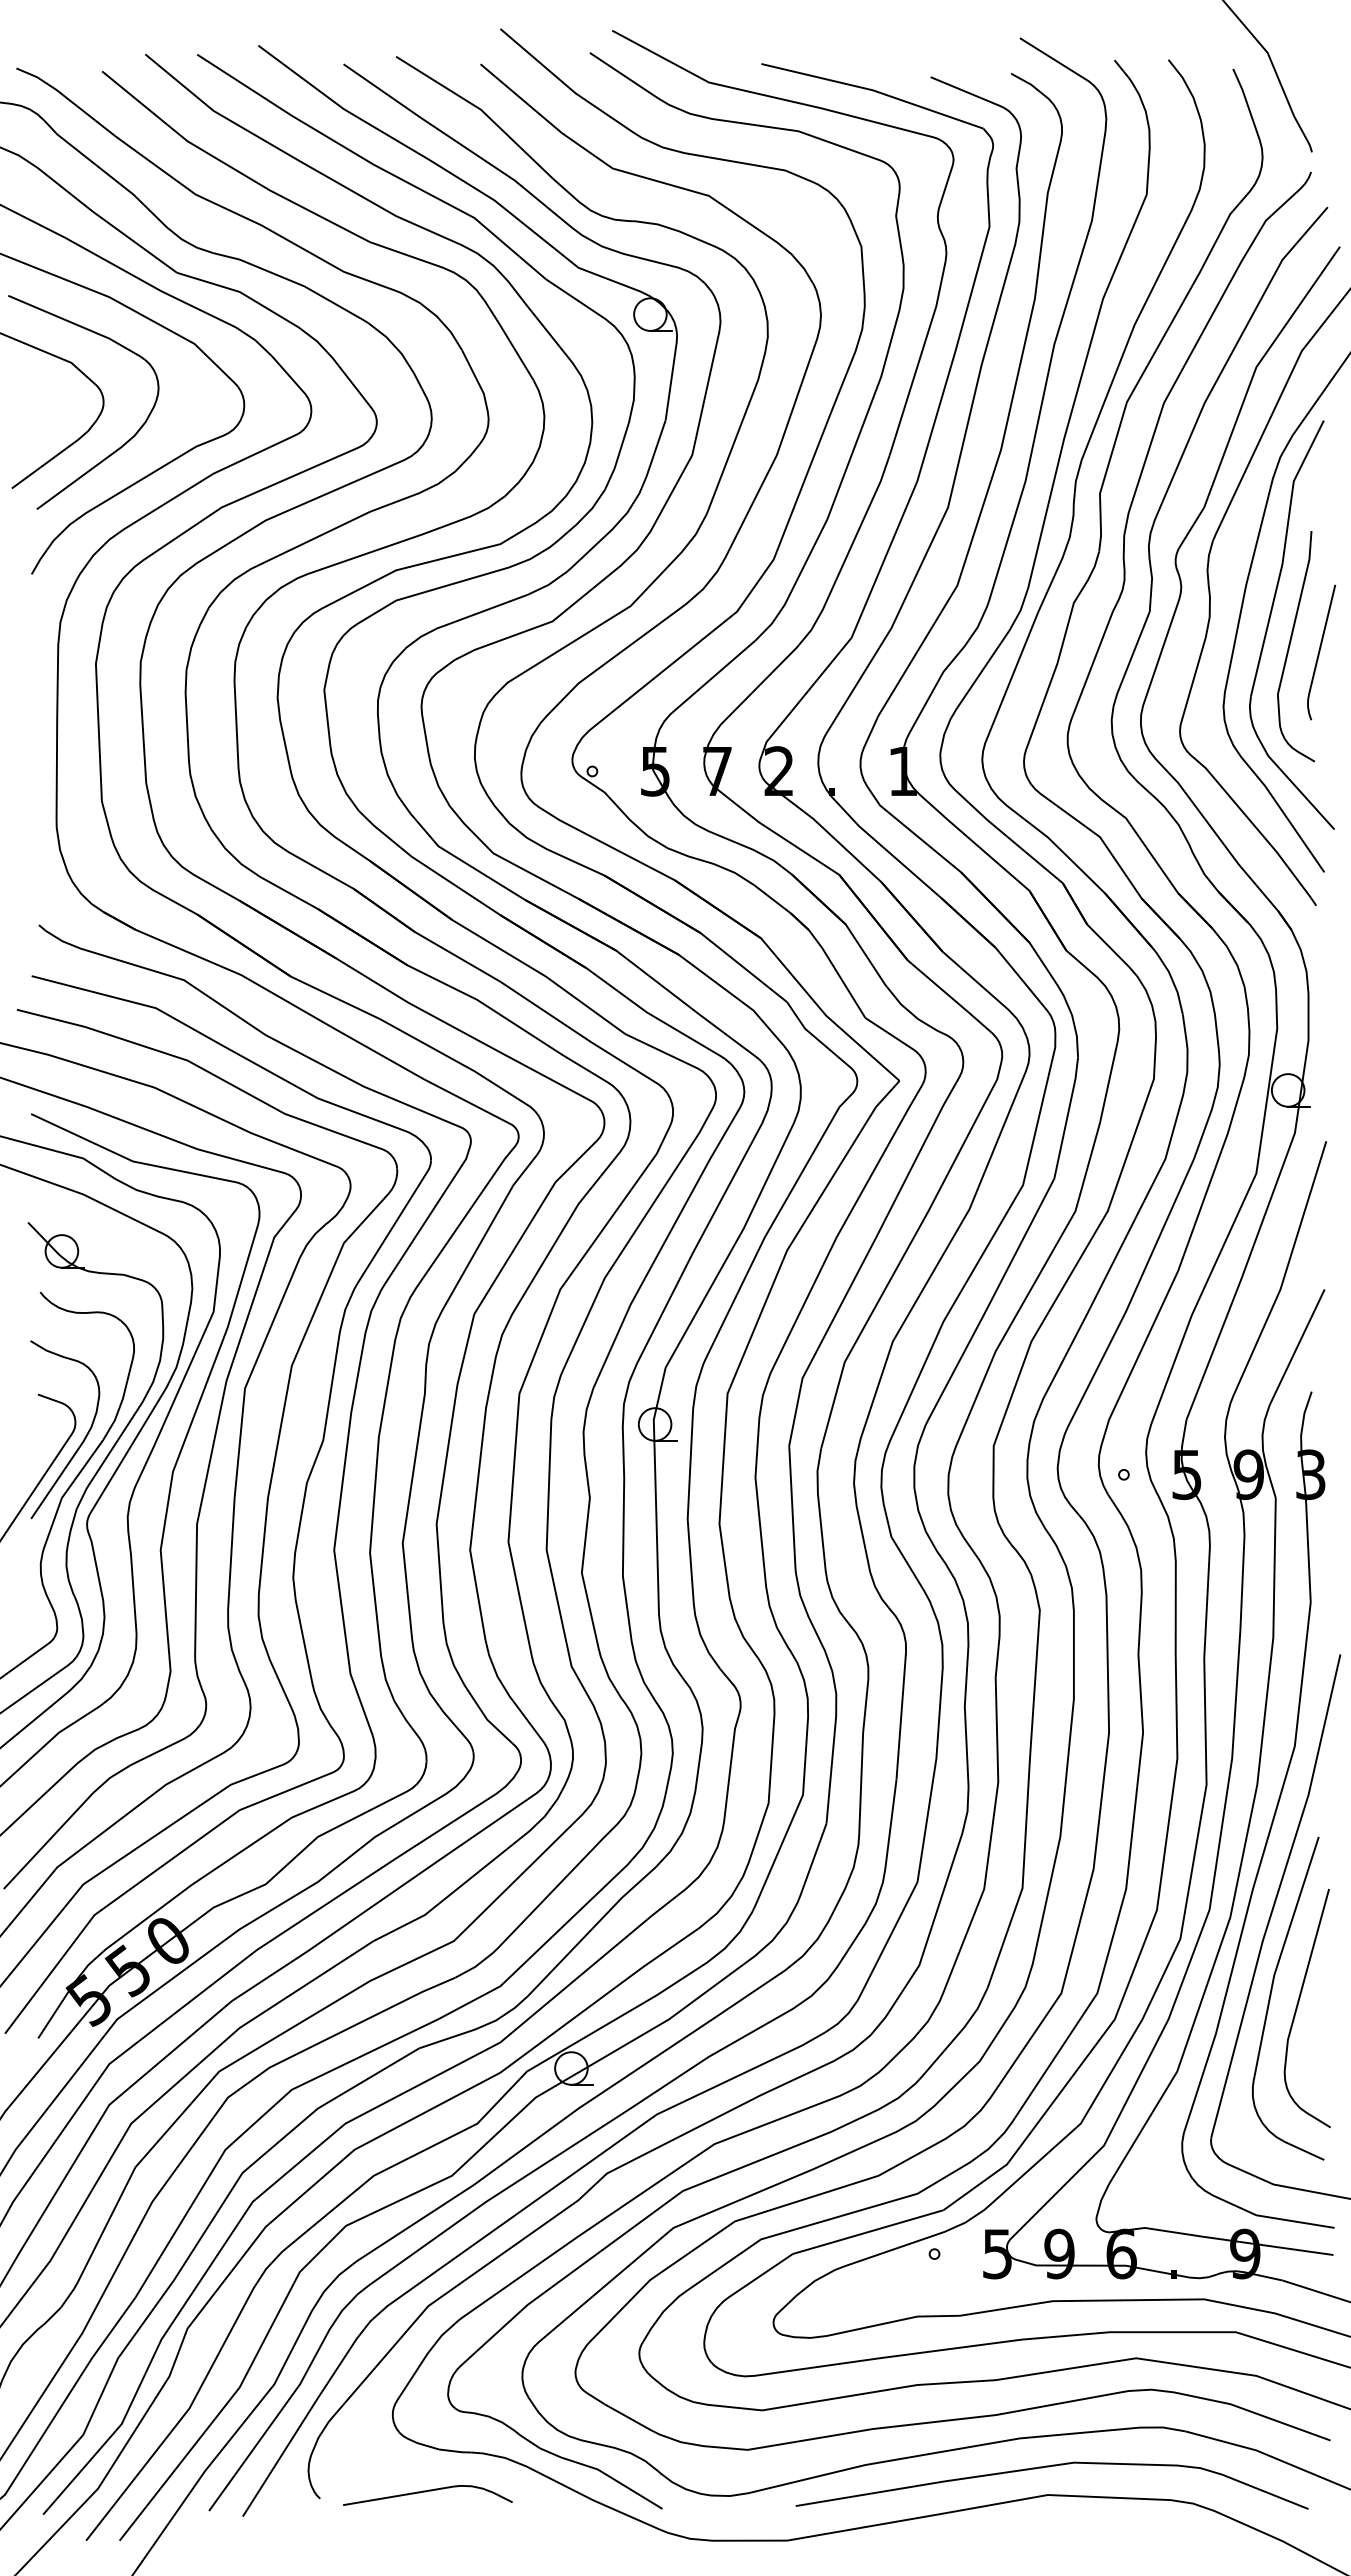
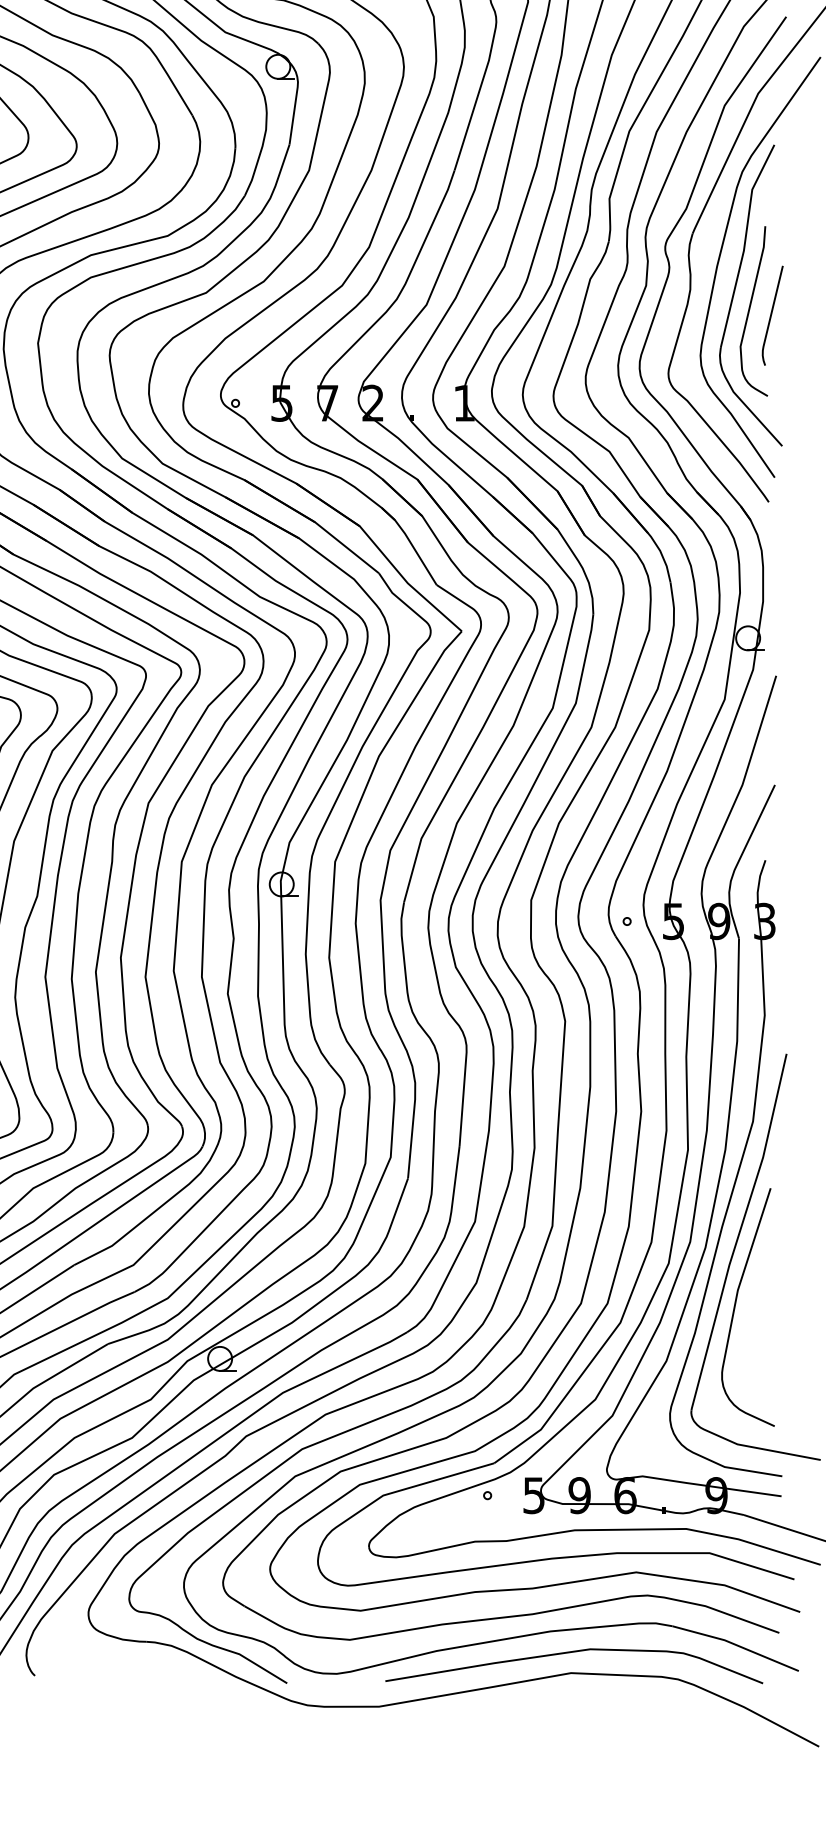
curve: (1298, 2005) -> (755, 1312), removed
curve: (426, 2492) -> (113, 1671), removed

